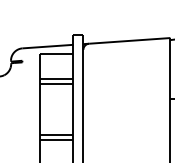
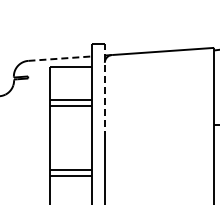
line: (48, 46) -> (60, 58), solid -> dashed
line: (83, 71) -> (104, 90), solid -> dashed

